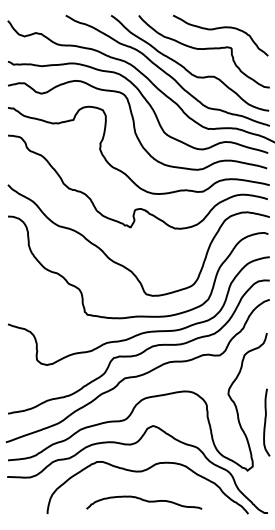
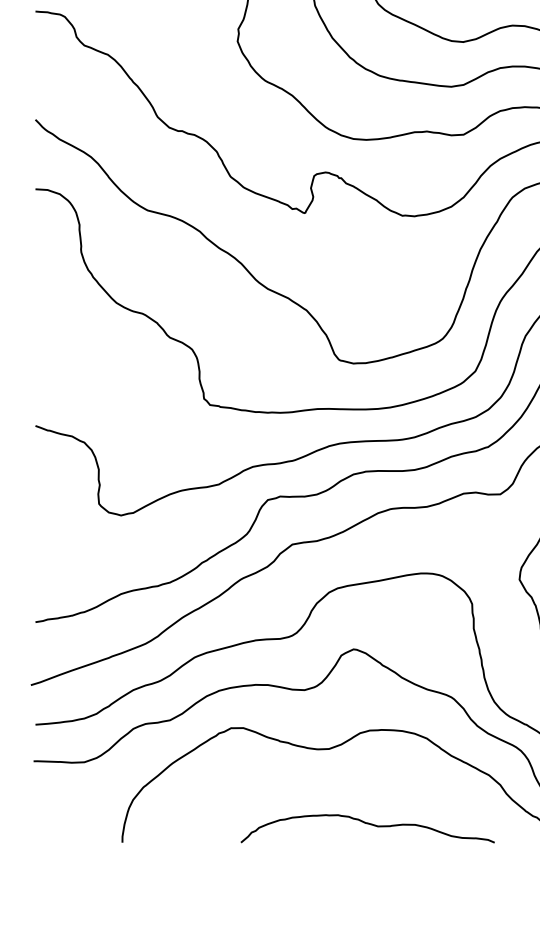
curve: (144, 501) -> (368, 826), moved

